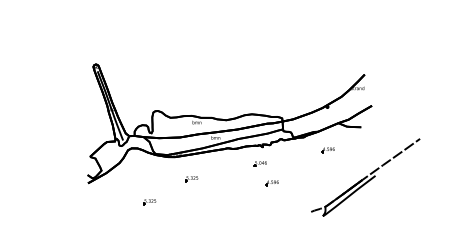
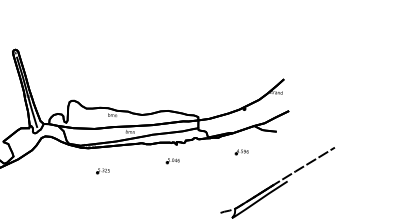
part: (271, 183) -> (182, 181), removed
part: (149, 202) -> (59, 191), removed

